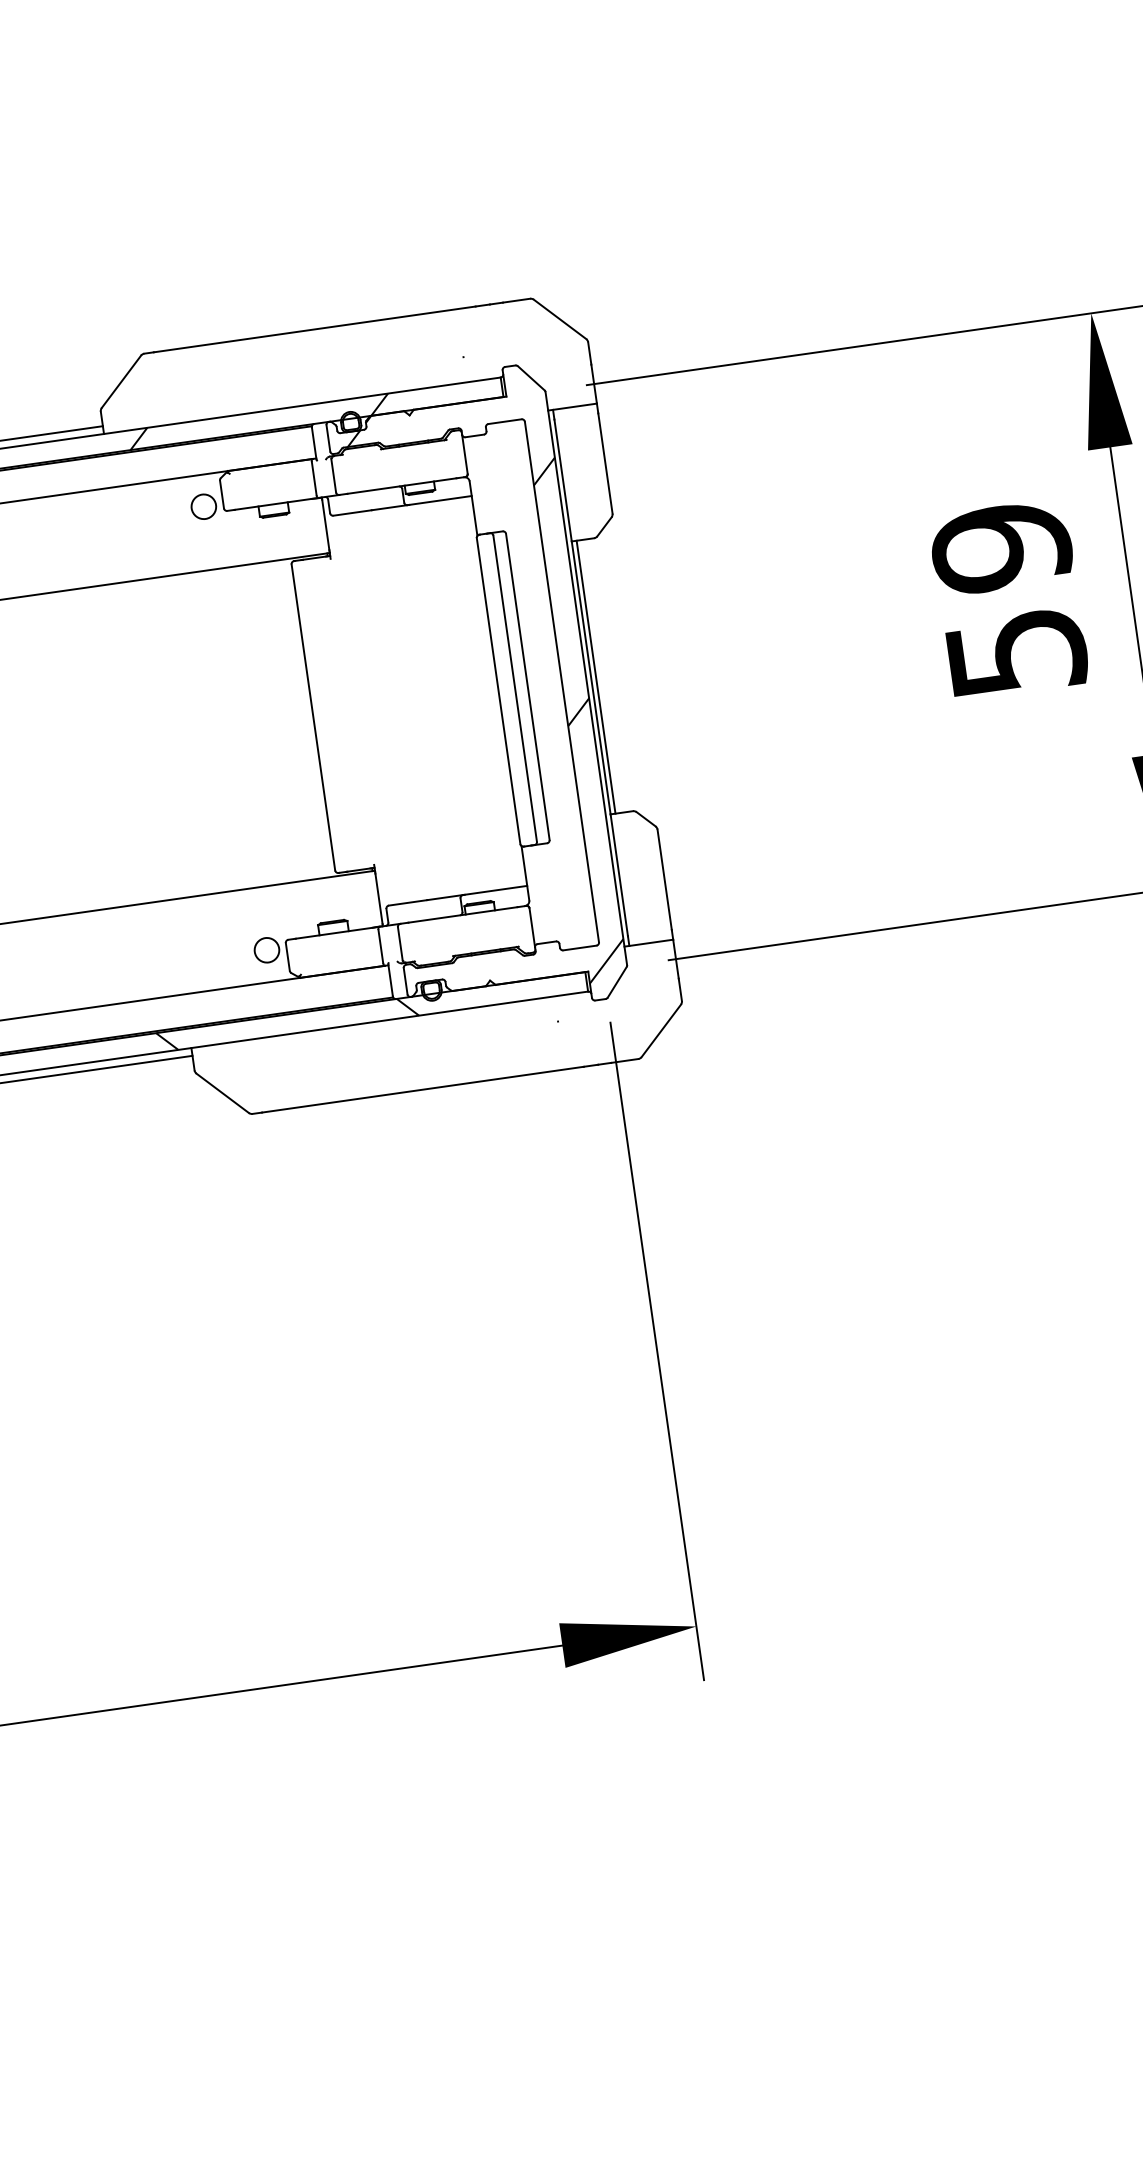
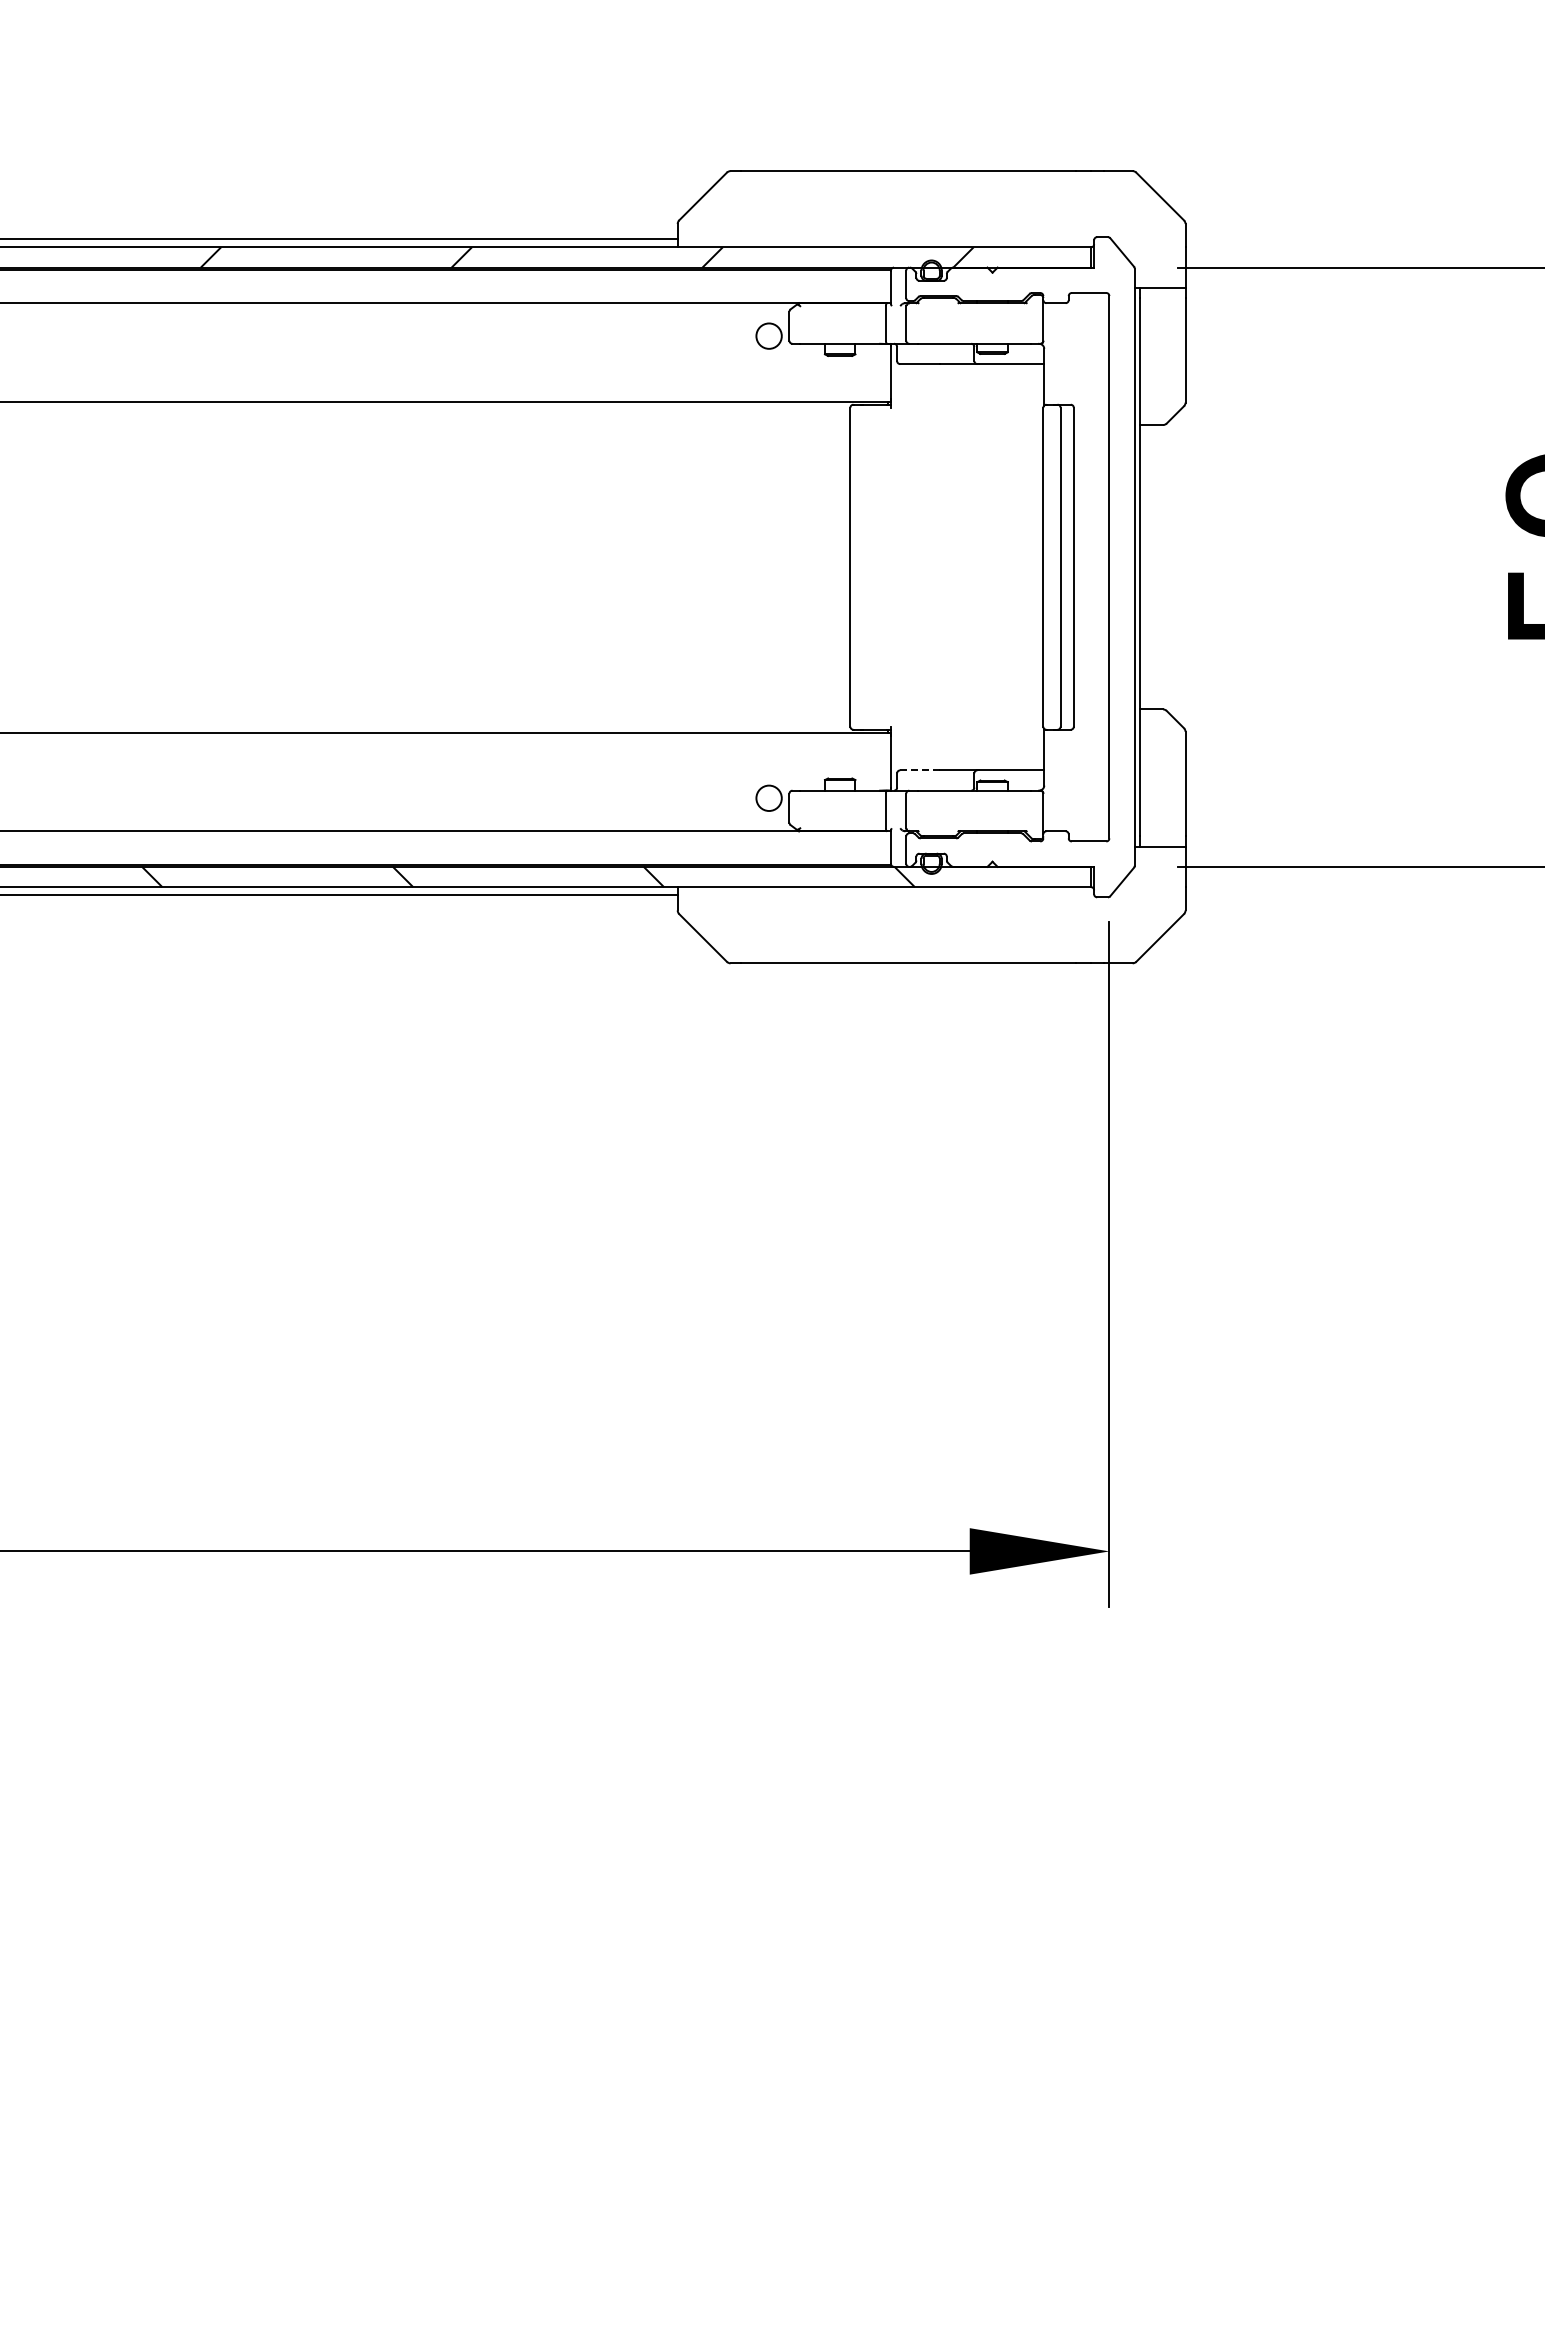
line: (595, 677) -> (1144, 567), removed
hatch: (486, 698) -> (1029, 573), removed
line: (408, 902) -> (920, 770), solid -> dashed

